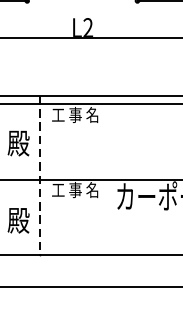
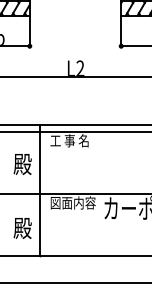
line: (40, 174) -> (40, 190), dashed -> solid
text: (78, 189) -> (72, 202), 工 事 名 -> 図面内容

